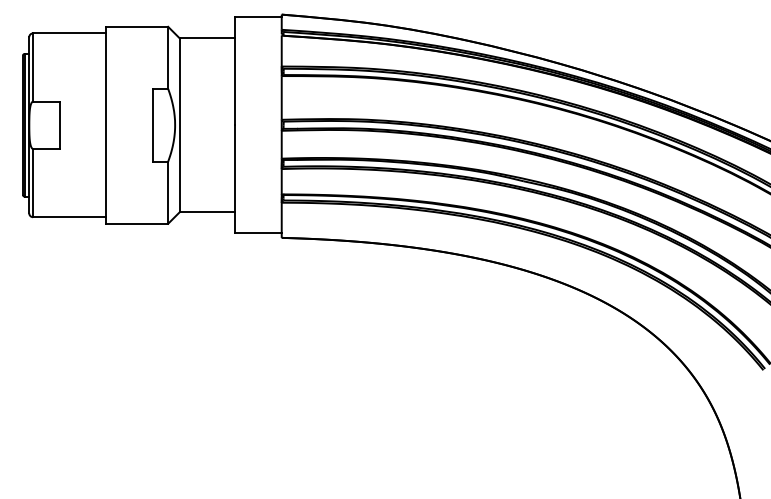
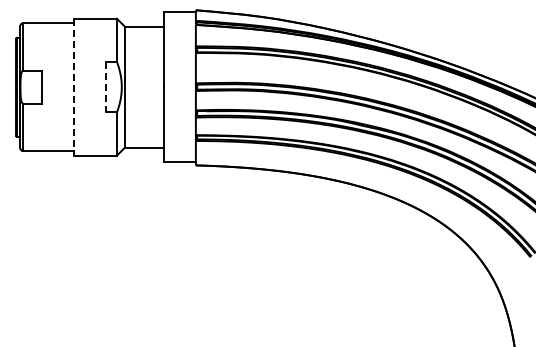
line: (107, 125) -> (74, 87), solid -> dashed
line: (153, 125) -> (106, 87), solid -> dashed

